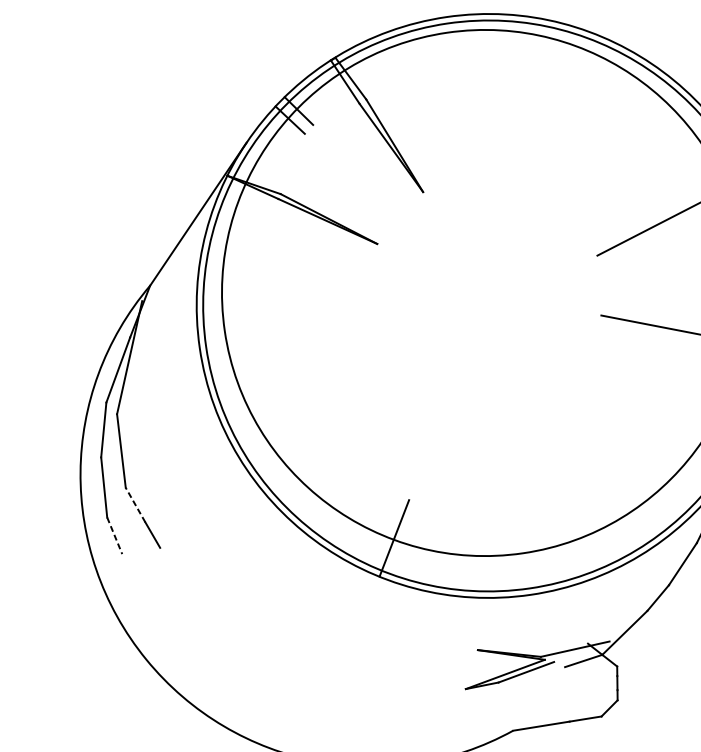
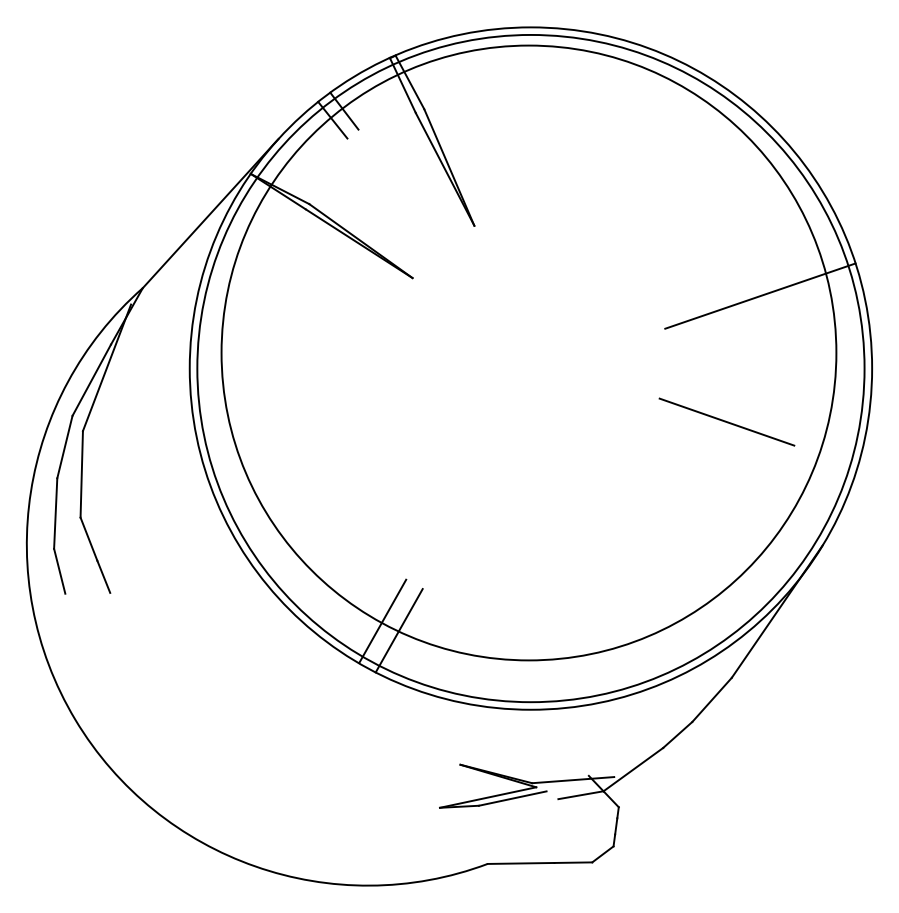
line: (135, 504) -> (88, 538), dashed -> solid
line: (114, 536) -> (59, 571), dashed -> solid
line: (408, 544) -> (398, 630), added

